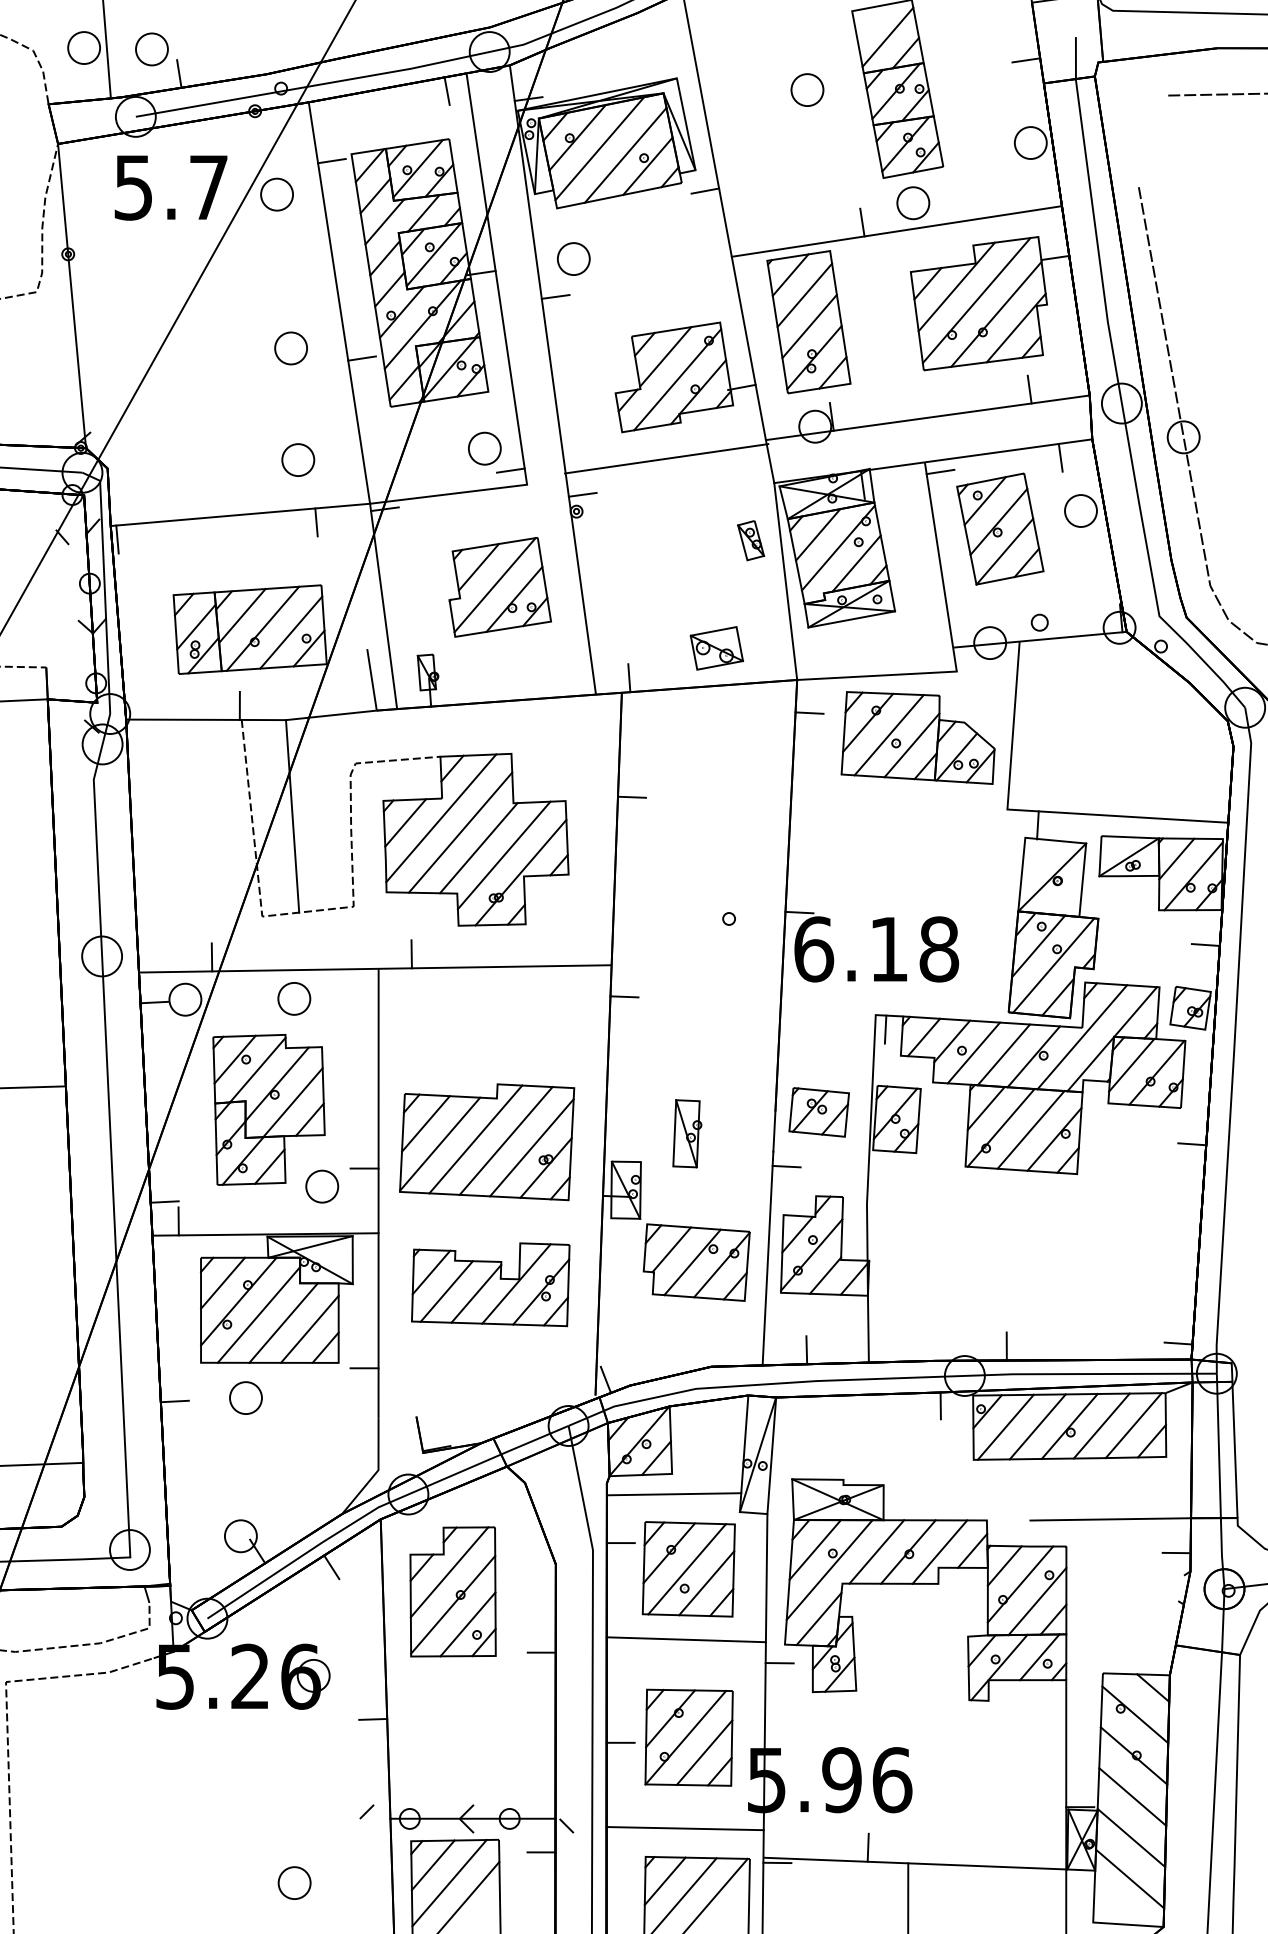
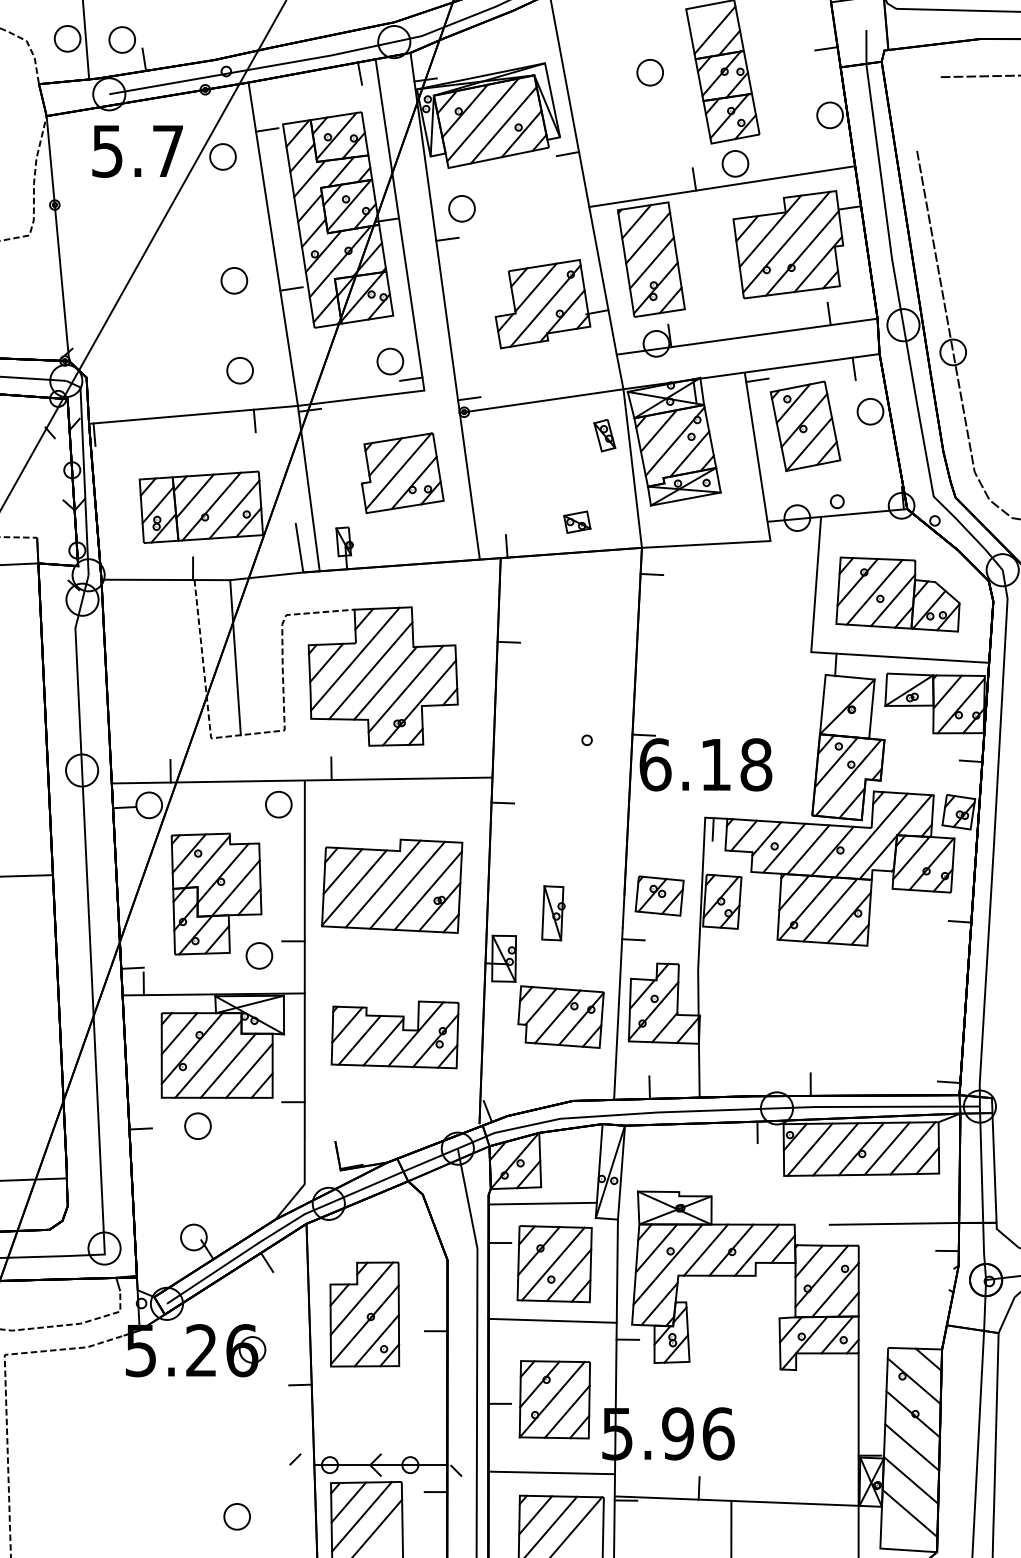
line: (666, 458) -> (541, 400), moved
part: (716, 647) -> (576, 521), size x0.62
part: (917, 737) -> (897, 594), moved
part: (294, 998) -> (278, 804), moved
part: (487, 1142) -> (392, 886), moved
part: (452, 1591) -> (364, 1314), moved

